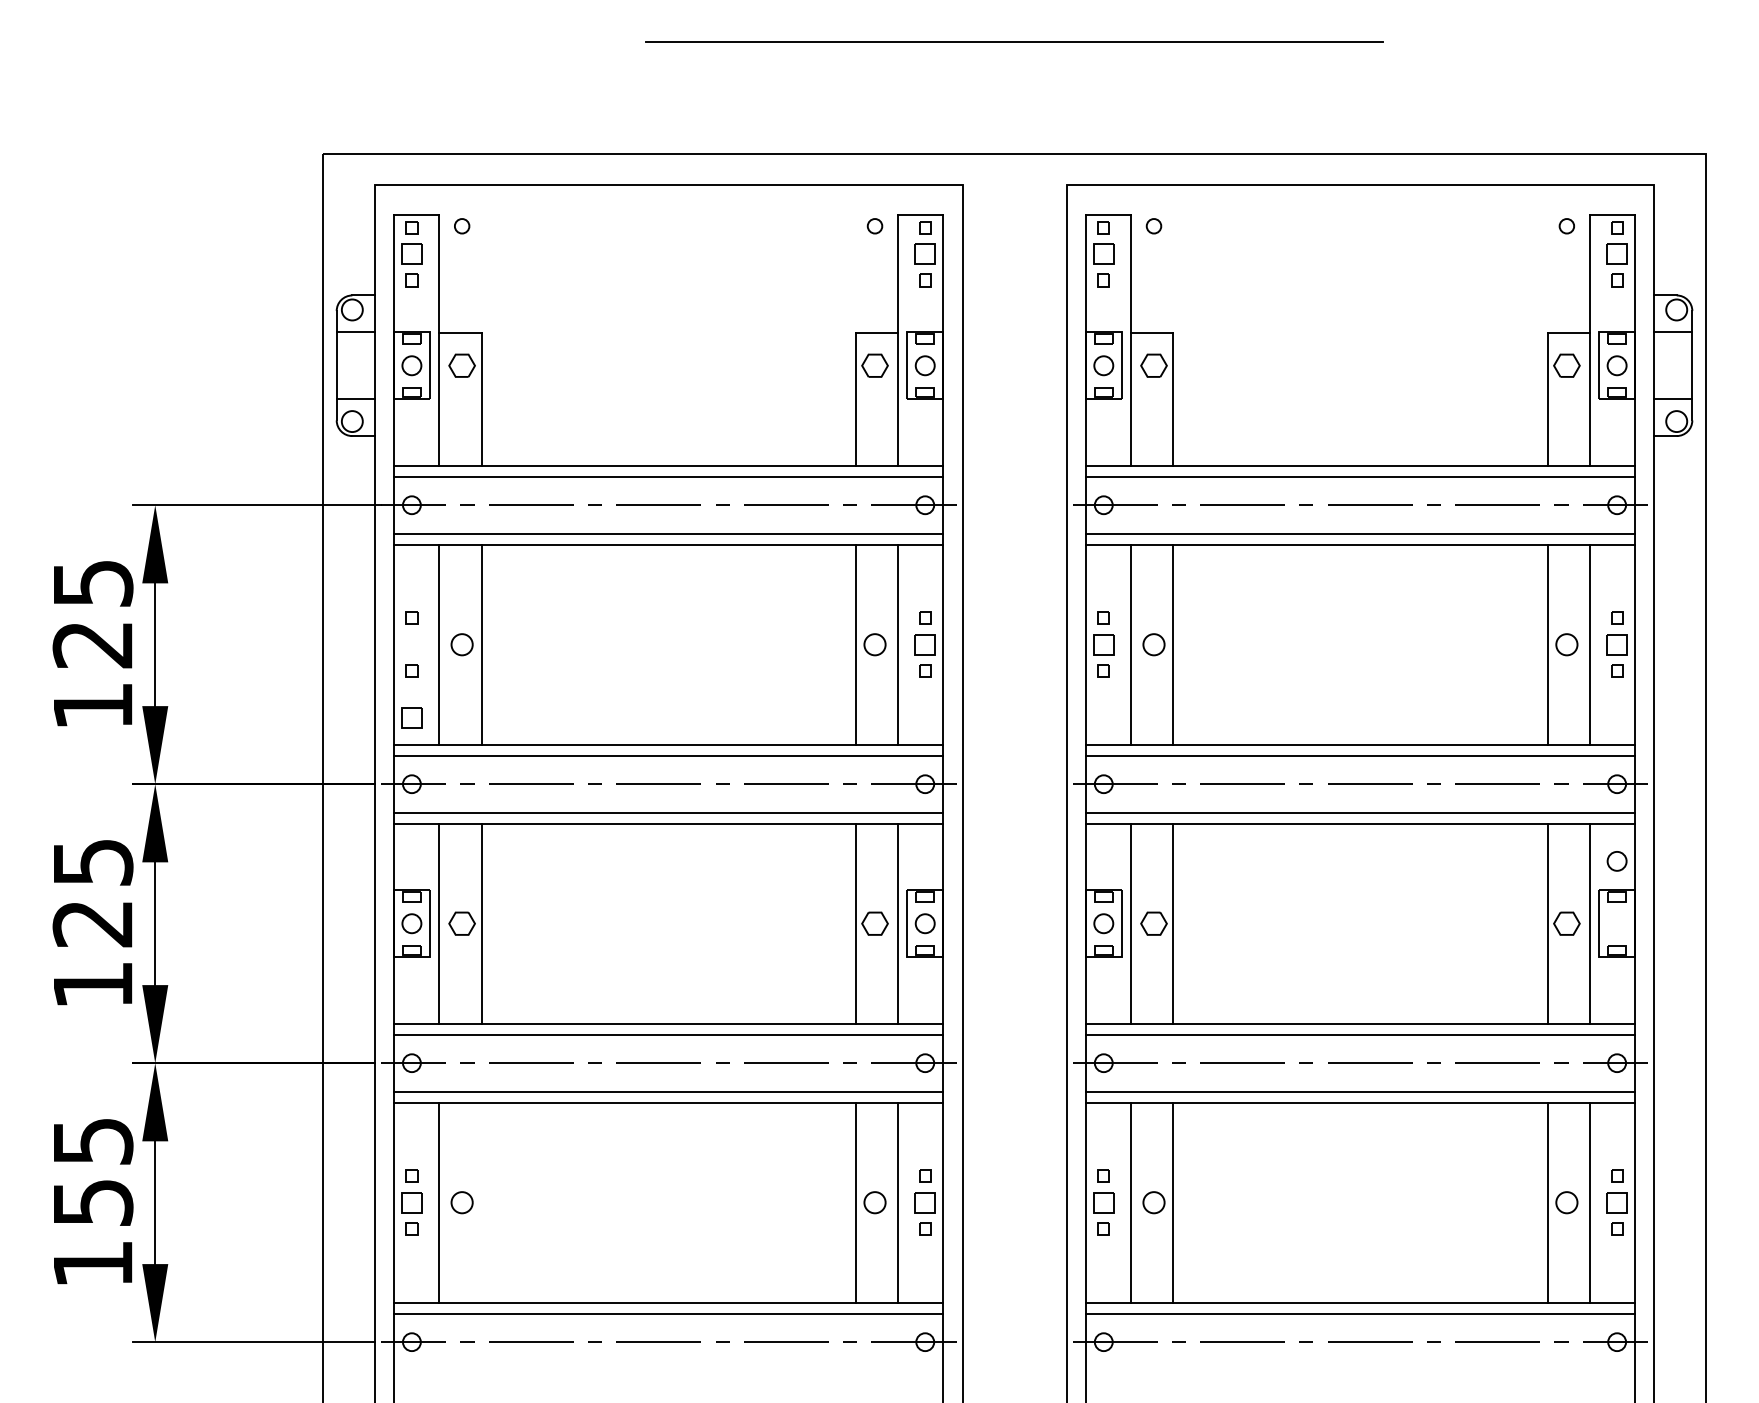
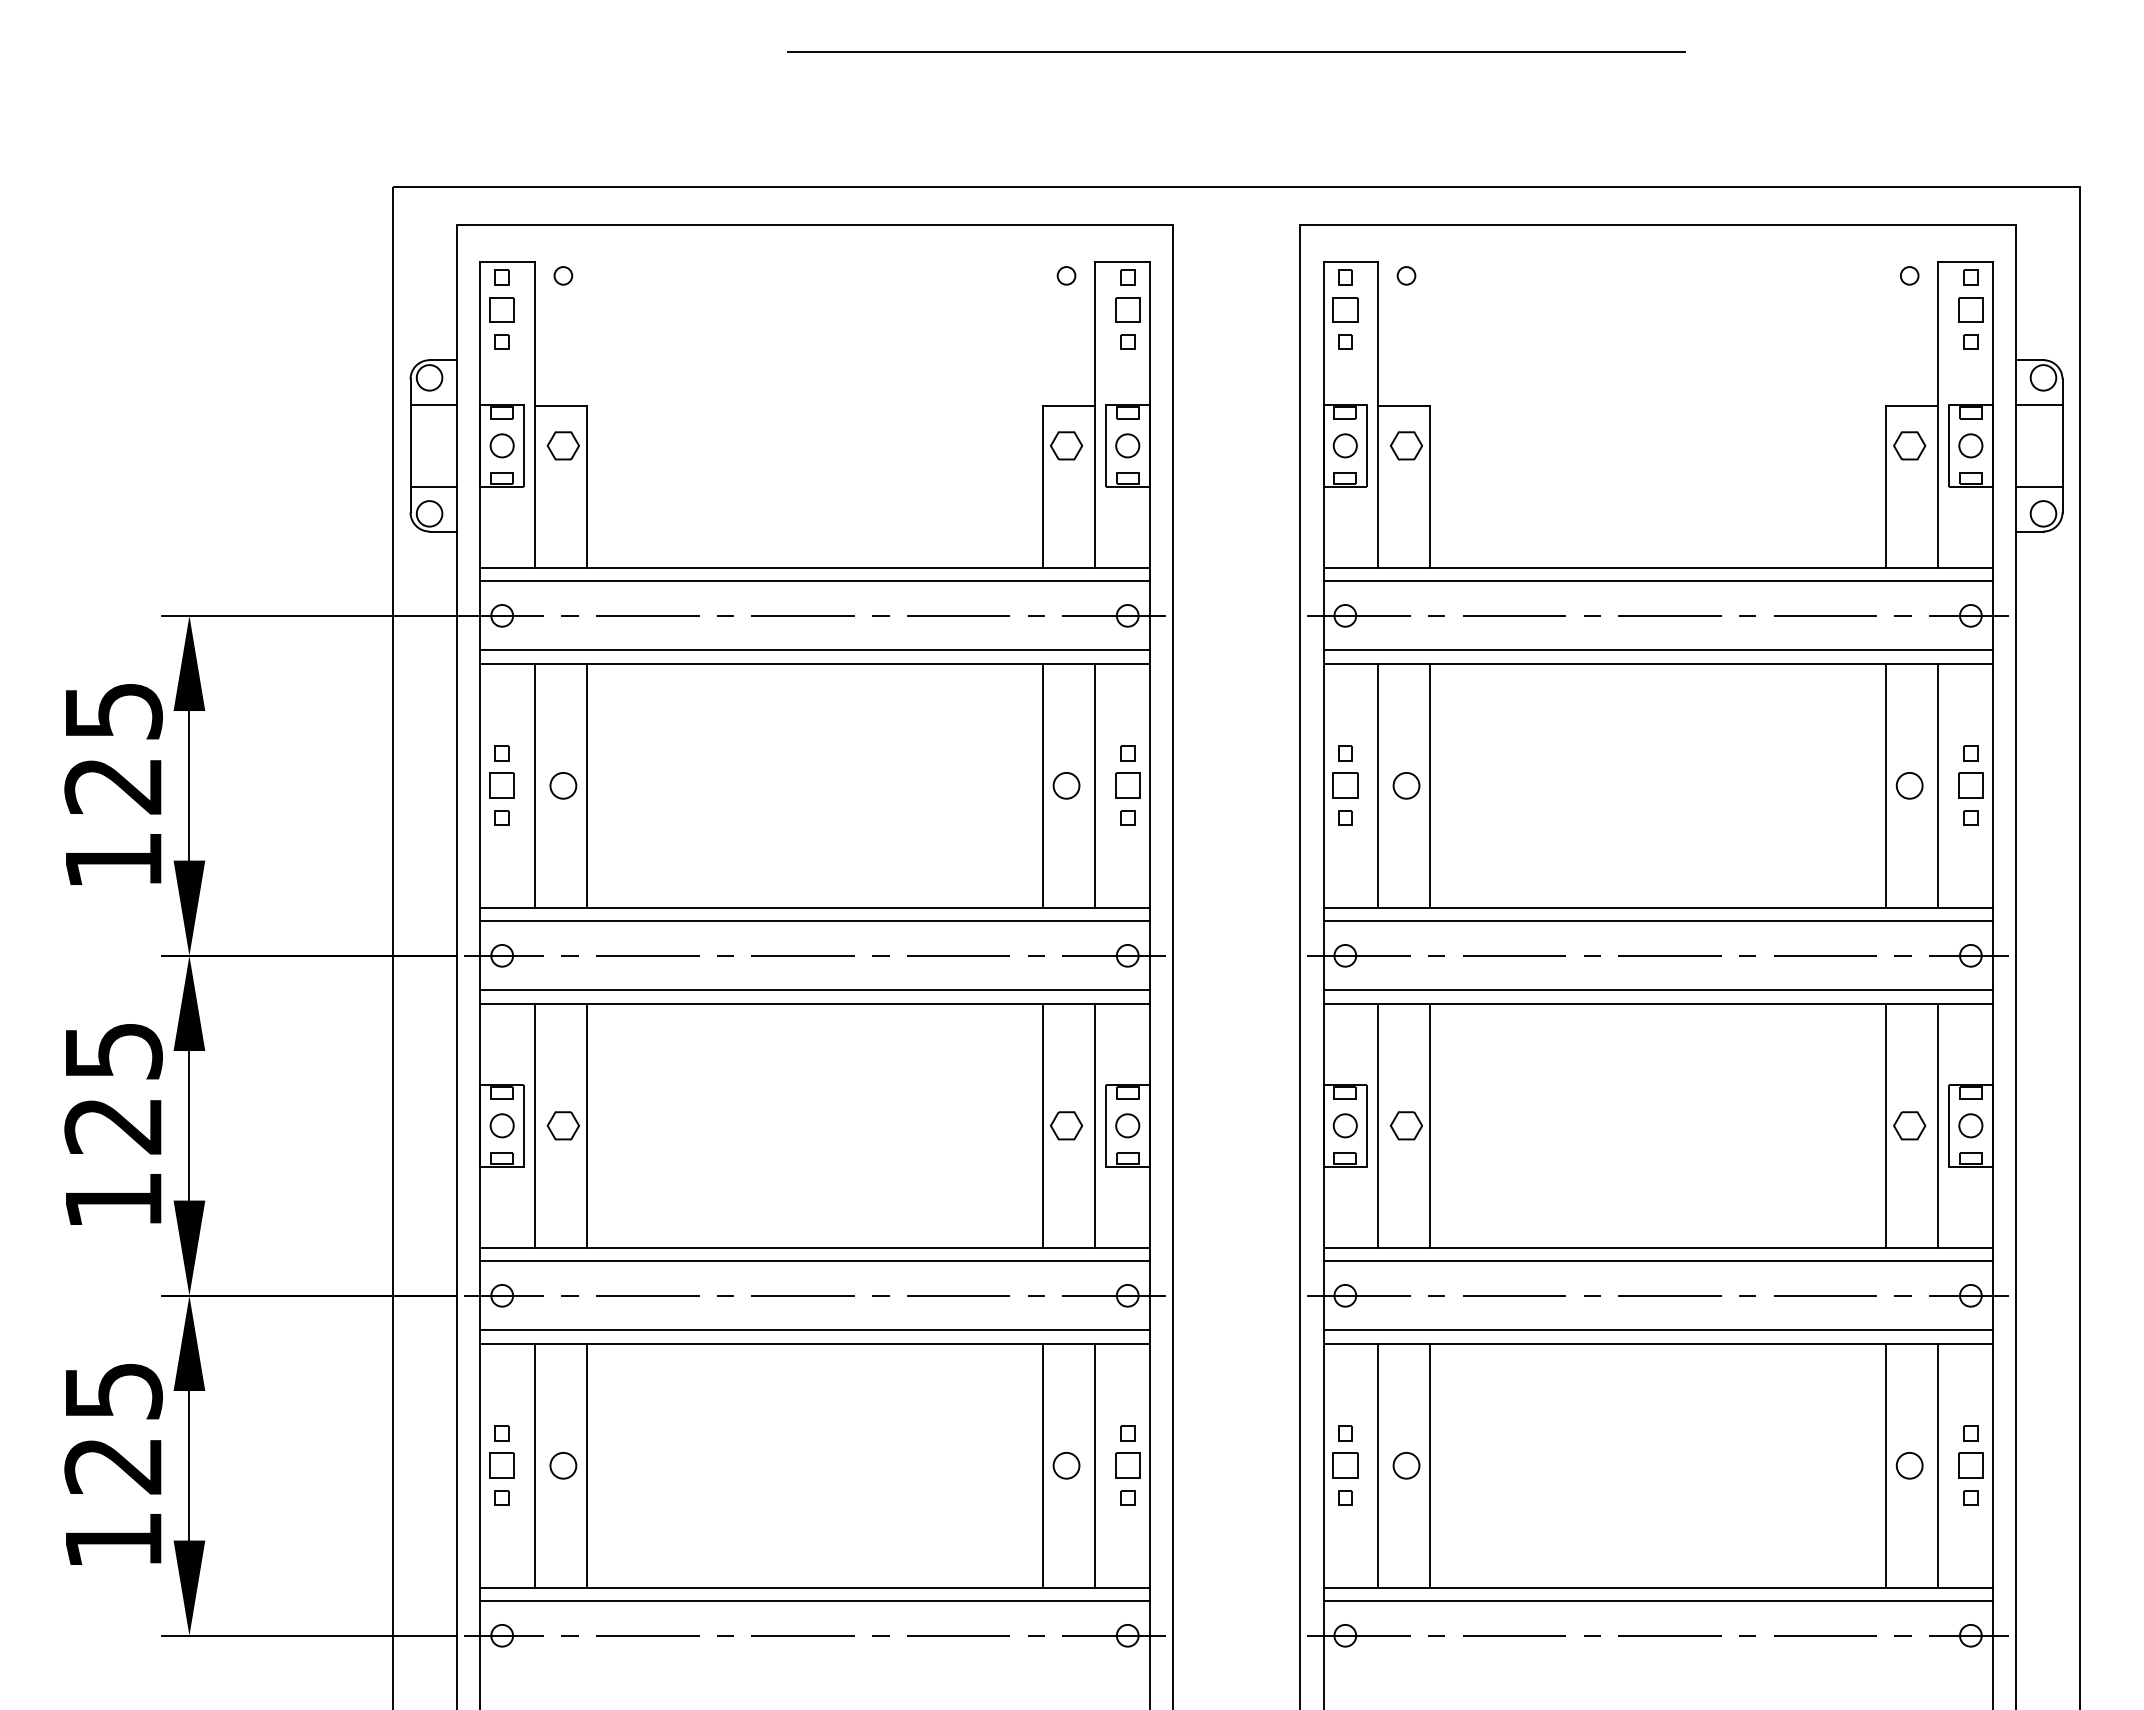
part: (411, 717) -> (501, 785), moved
circle: (1616, 861) -> (1970, 1125), moved
line: (481, 1202) -> (587, 1465), added
text: (92, 1203) -> (113, 1466), 155 -> 125

